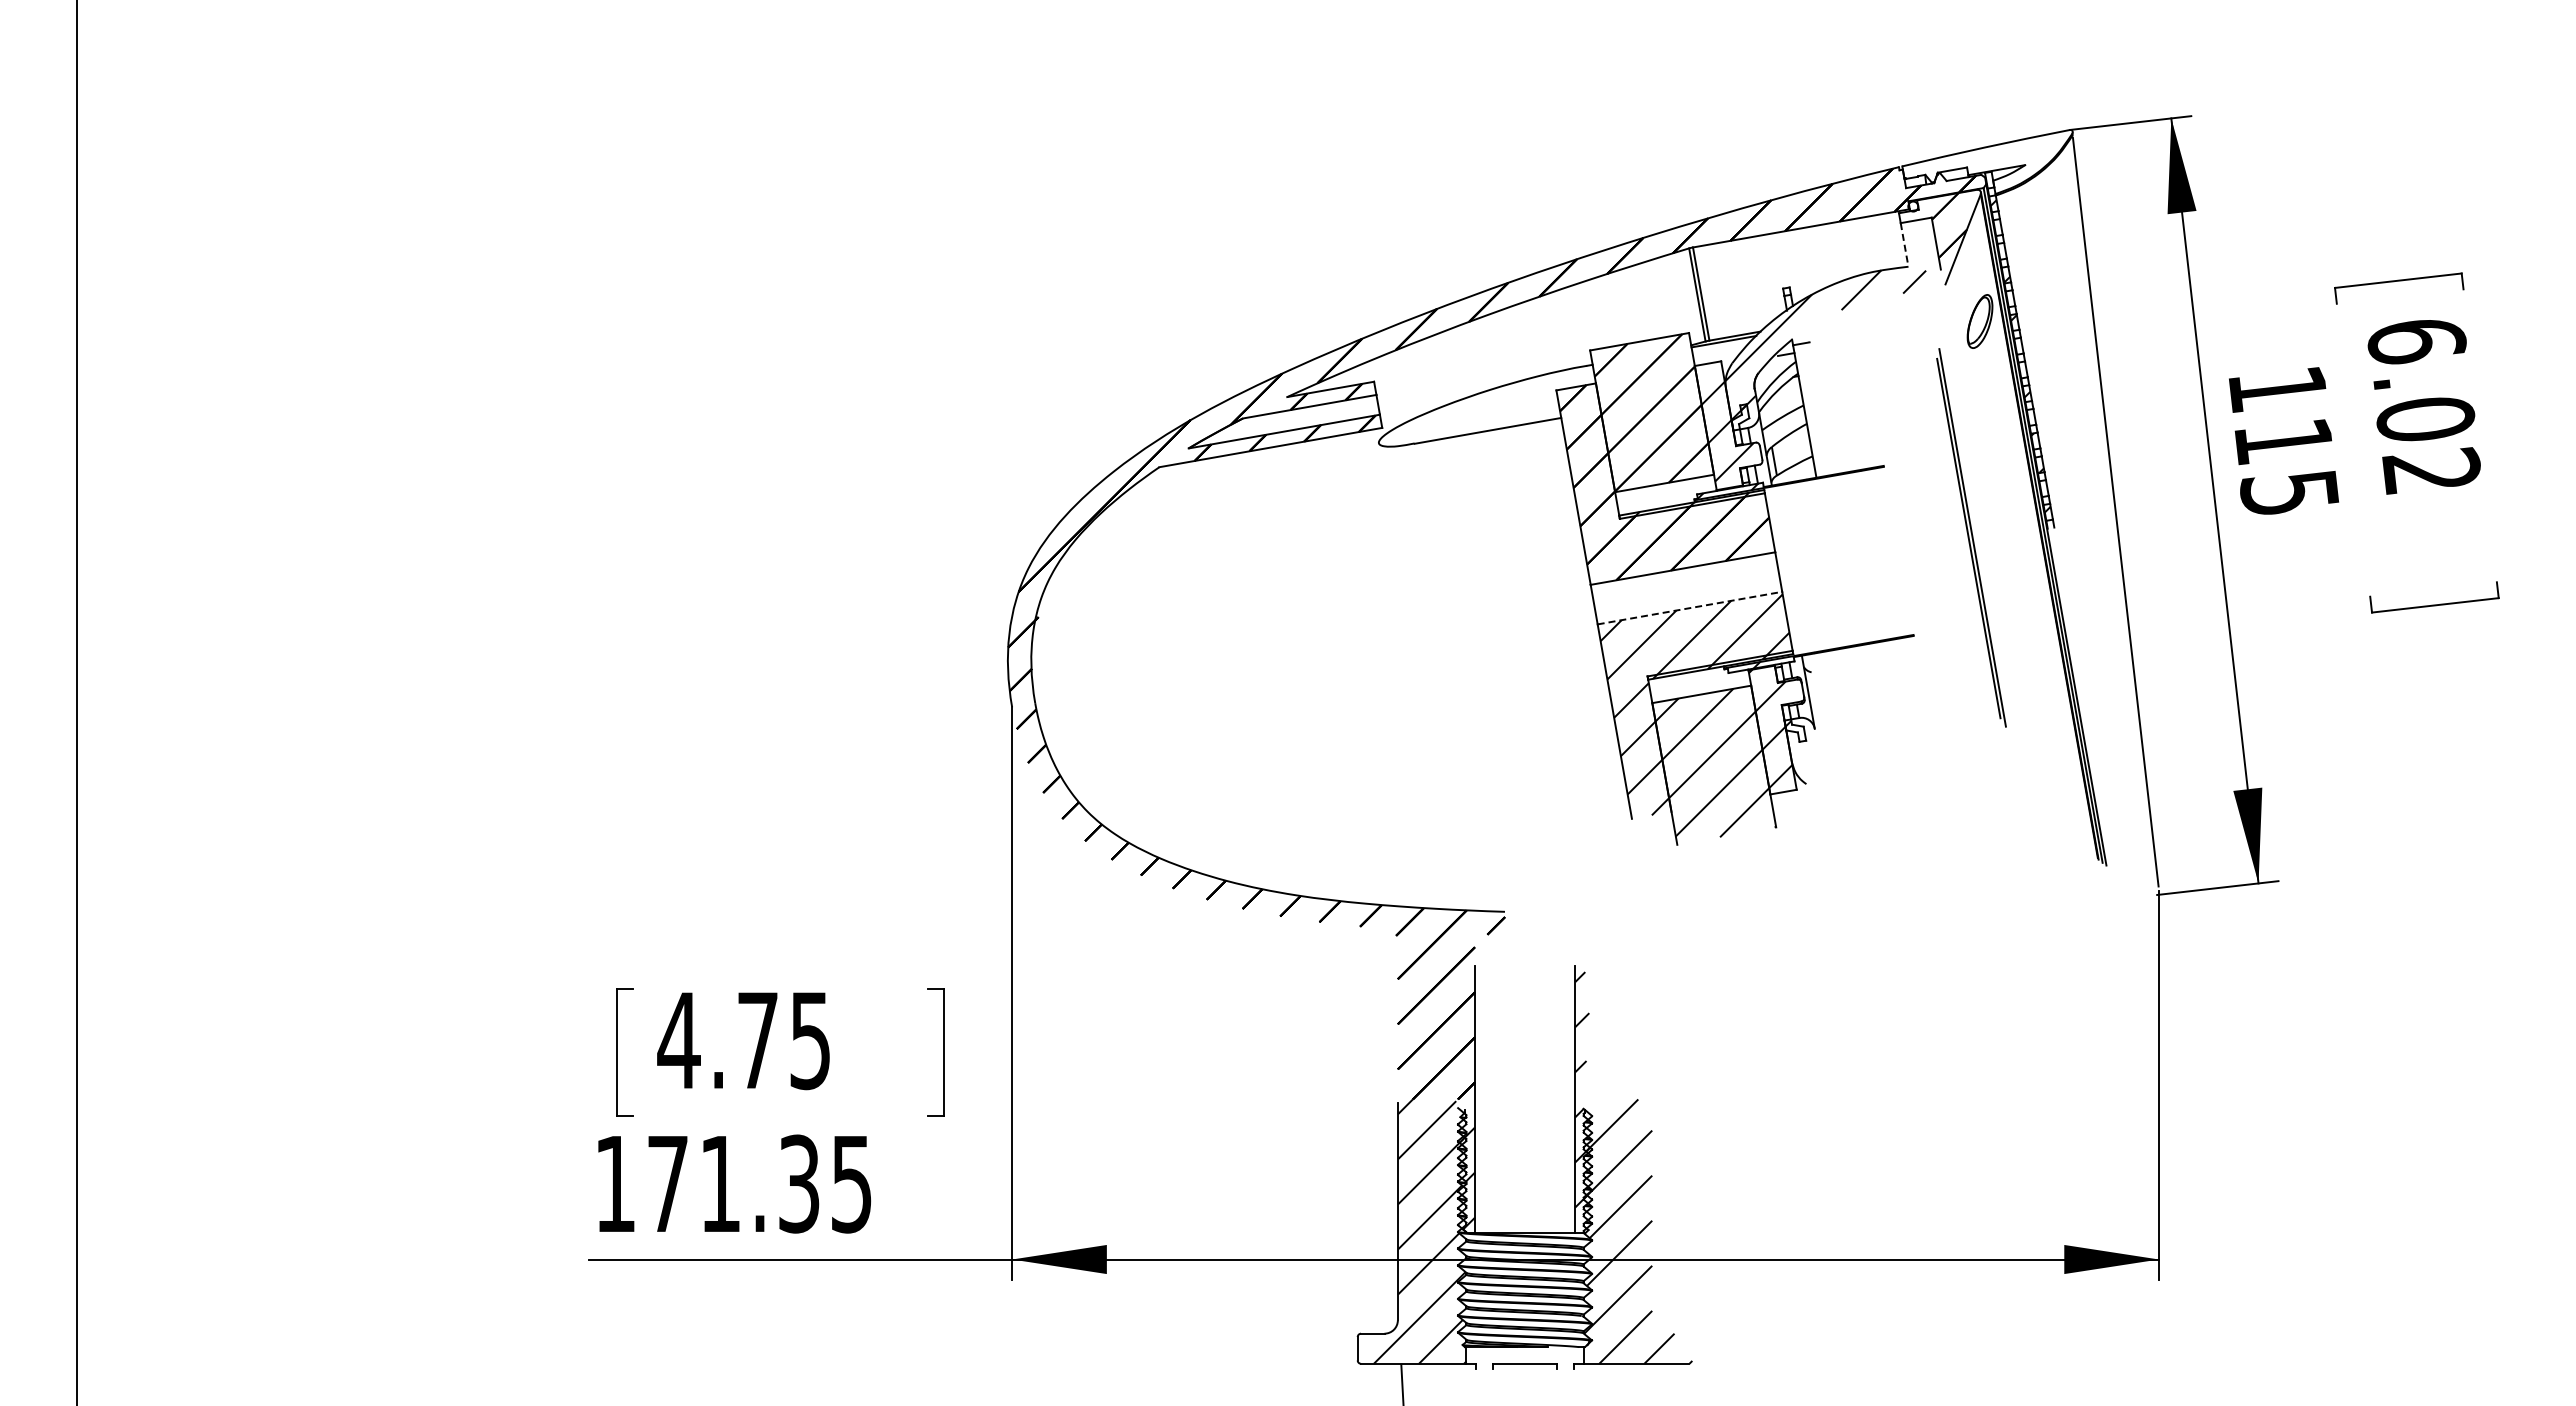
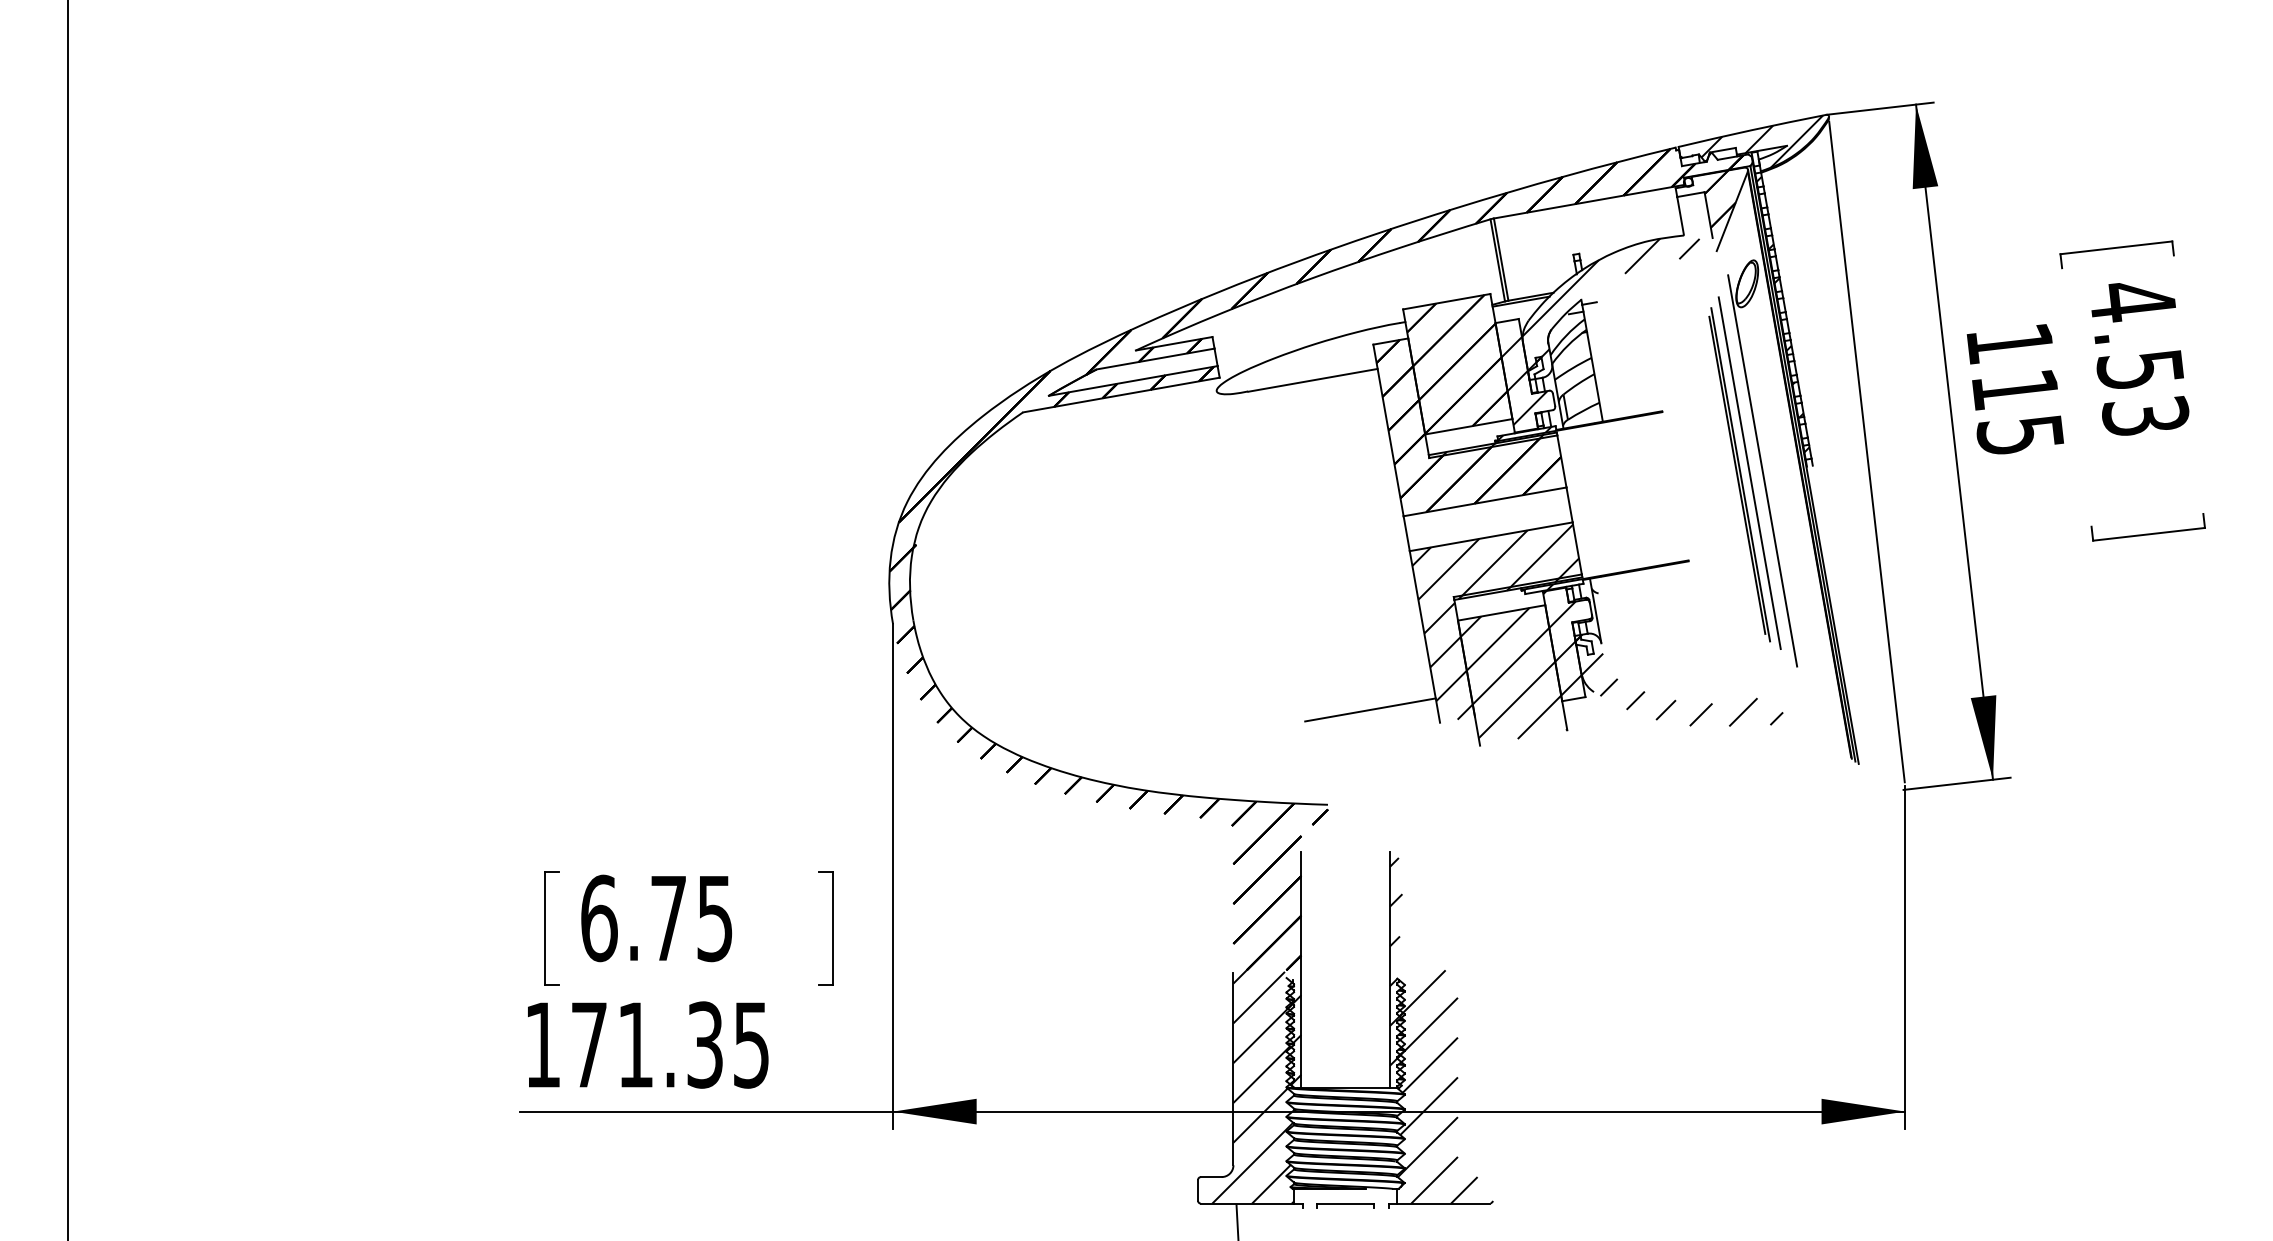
hatch: (1996, 160) -> (1761, 141), added
line: (1904, 244) -> (1680, 215), dashed -> solid
text: (2423, 407) -> (2138, 359), 6.02 -> 4.53
line: (1997, 533) -> (1762, 470), added
line: (1982, 535) -> (1749, 472), added
line: (1689, 608) -> (1490, 537), dashed -> solid
hatch: (1902, 770) -> (1678, 680), added
line: (1553, 804) -> (1370, 710), added
text: (678, 1040) -> (598, 918), 4.75 -> 6.75

